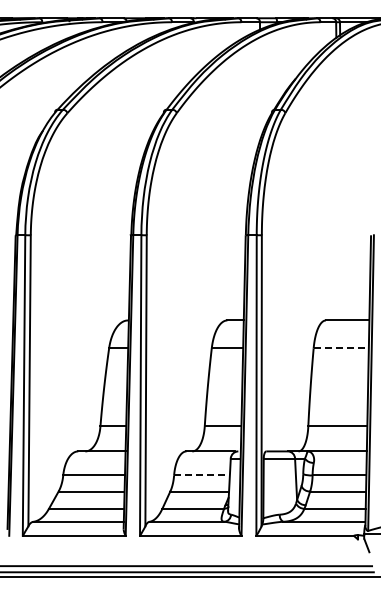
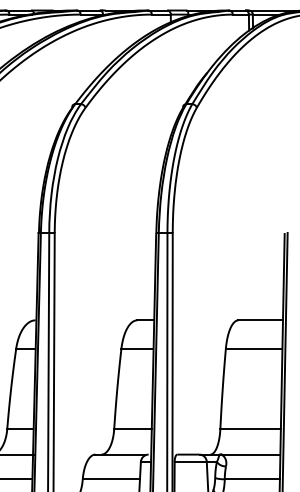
line: (341, 348) -> (254, 349), dashed -> solid
line: (202, 475) -> (111, 479), dashed -> solid

